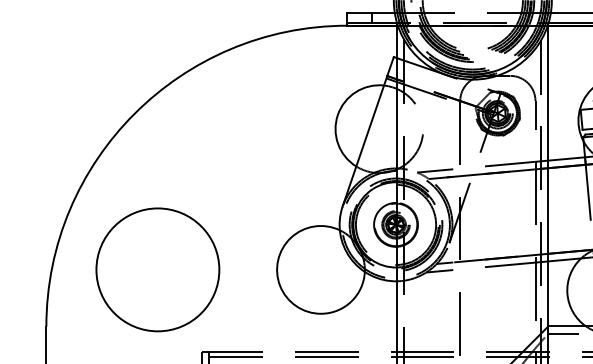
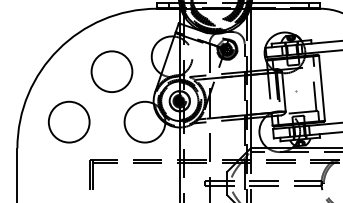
circle: (248, 160) -> (111, 71), added
circle: (156, 268) -> (68, 121), size x0.71

